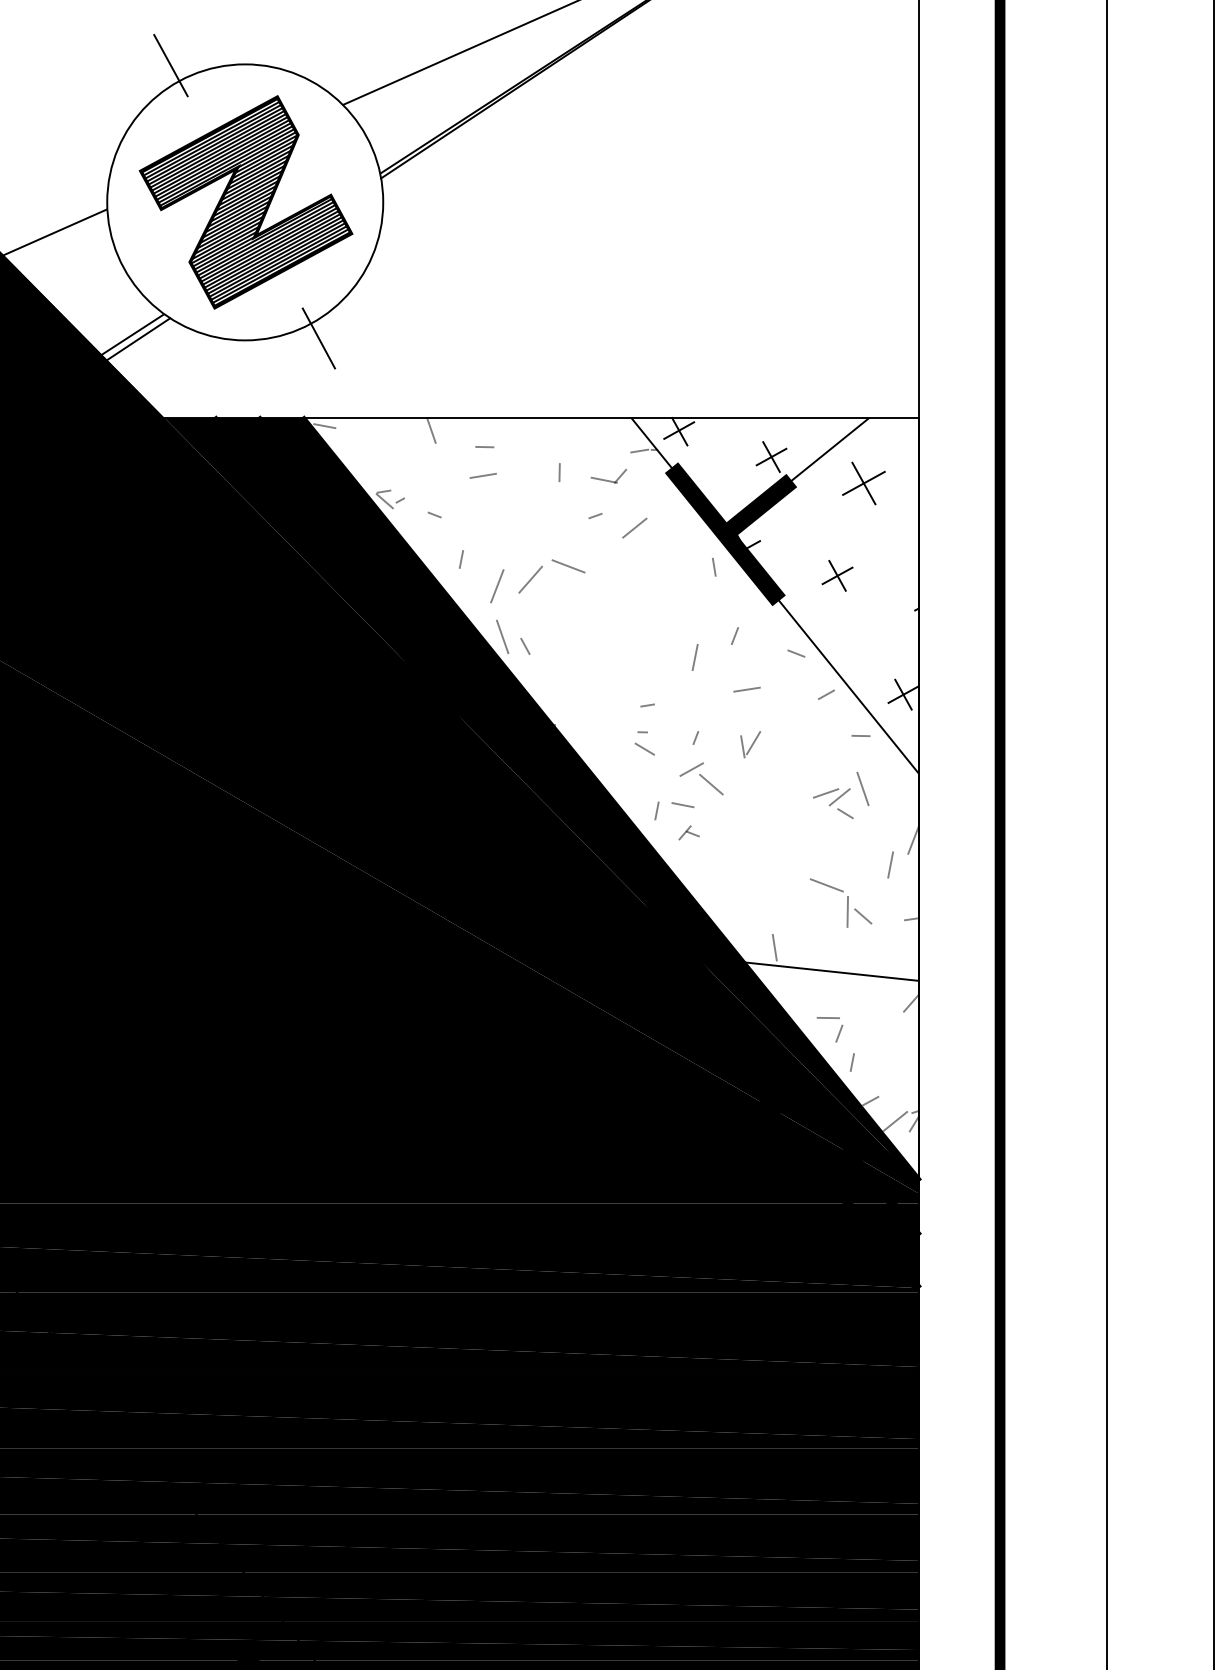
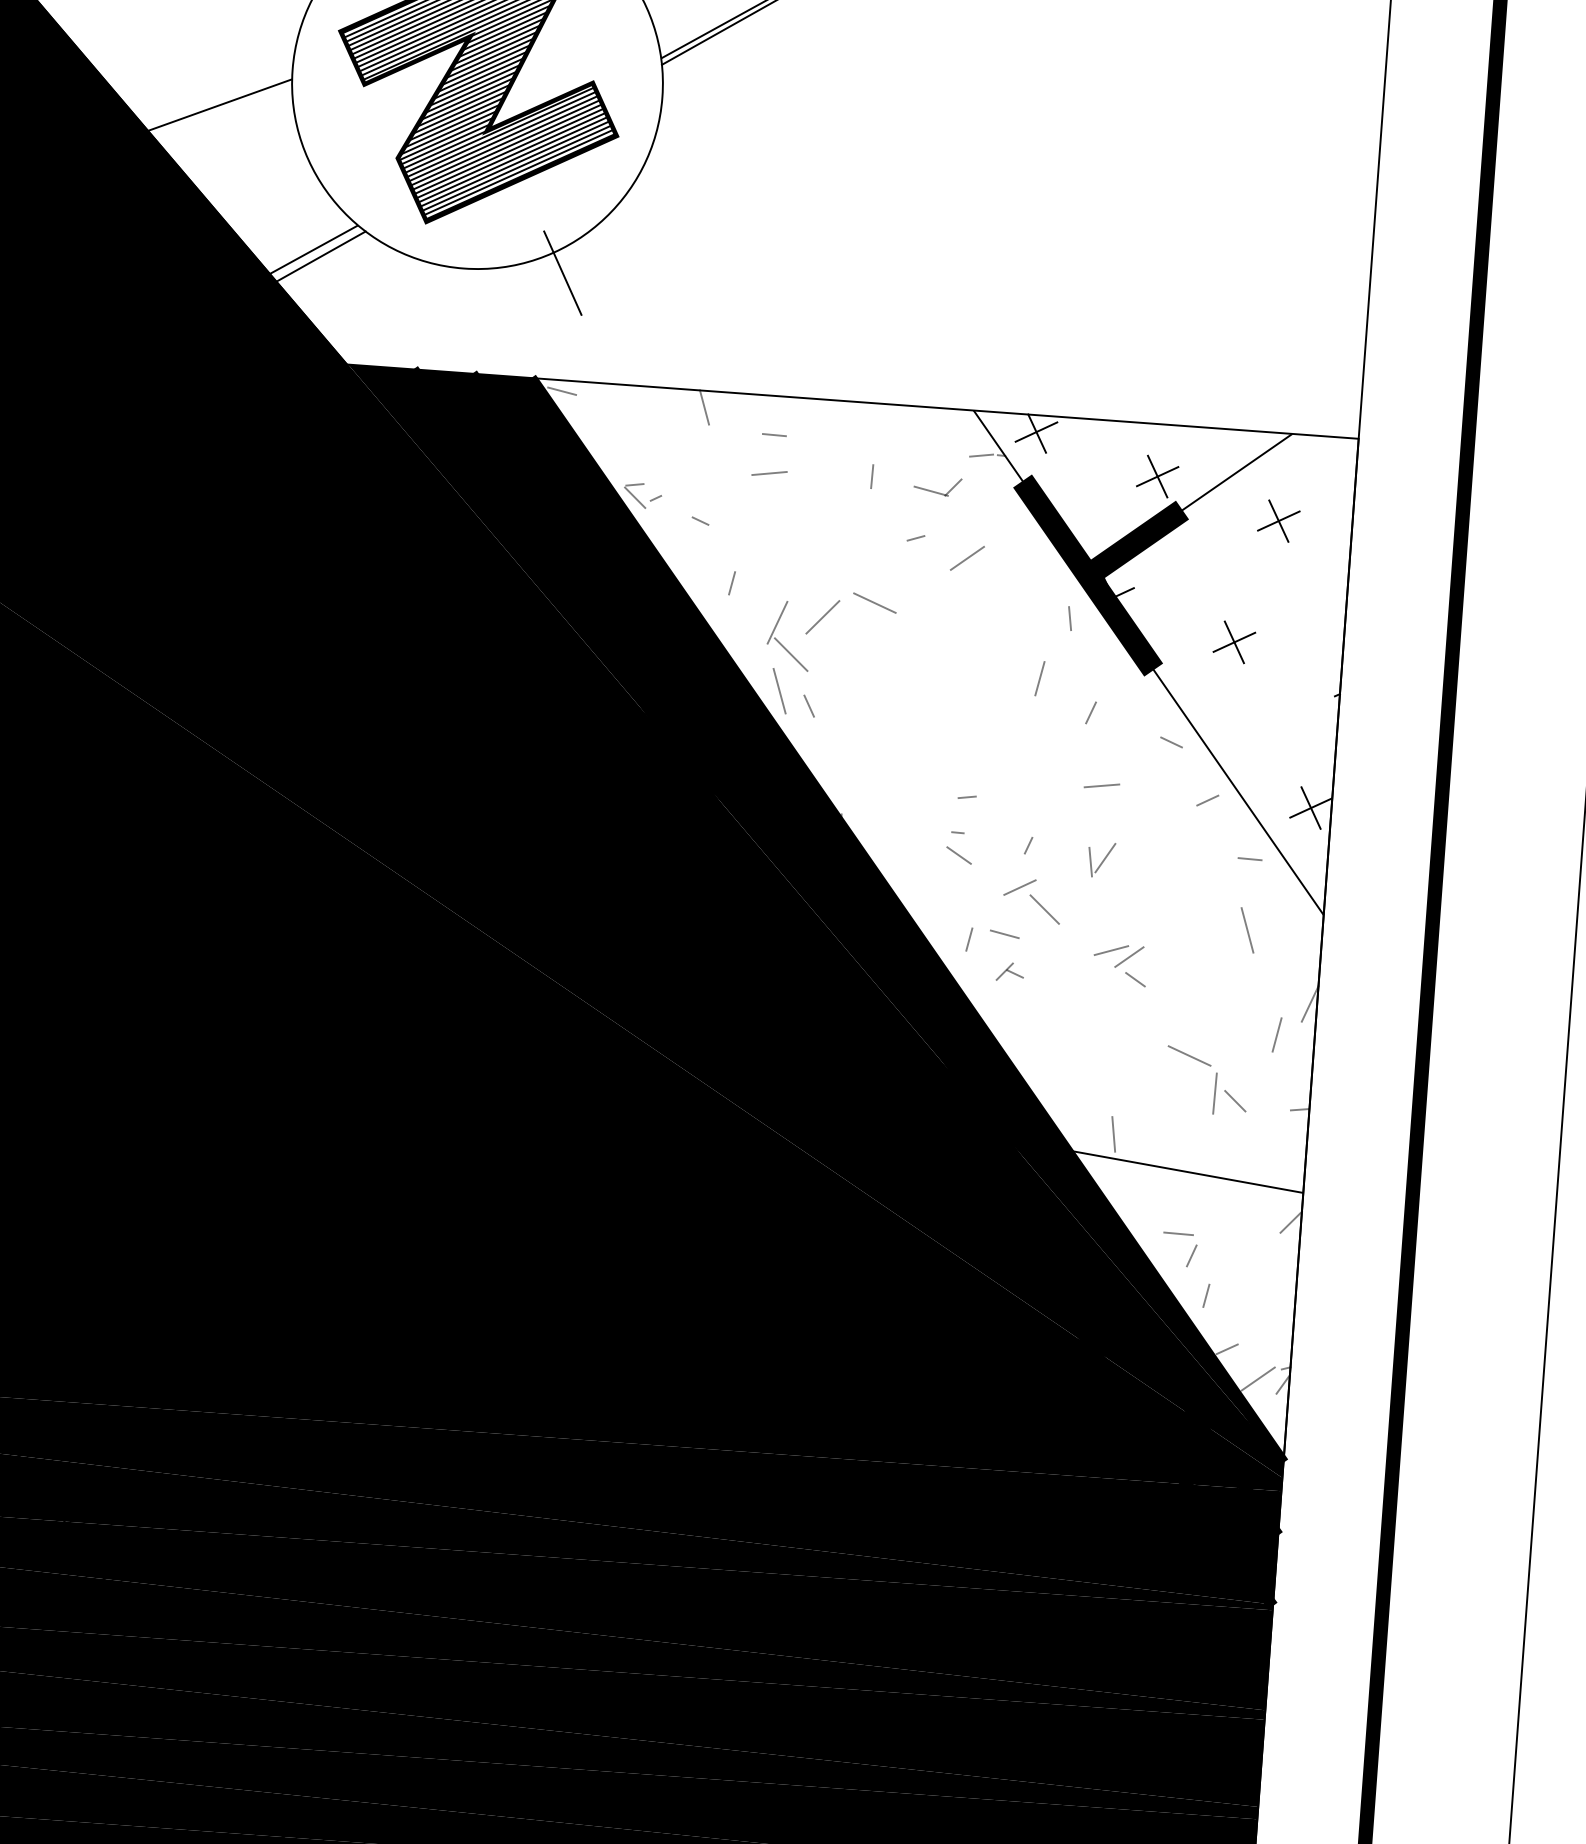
part: (863, 483) -> (1278, 521), size x0.71
line: (509, 608) -> (791, 653), added
line: (694, 657) -> (1039, 678), moved
part: (833, 803) -> (1120, 964), moved

